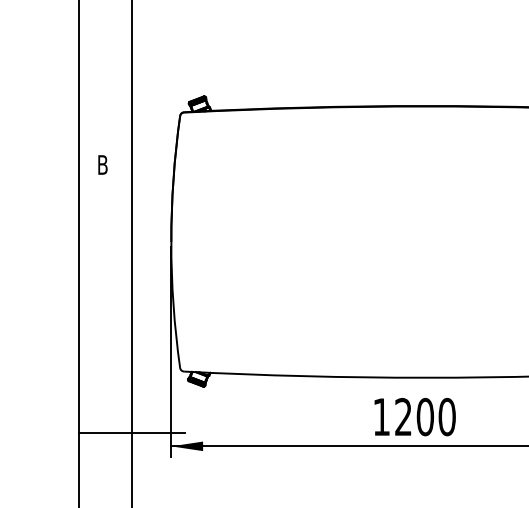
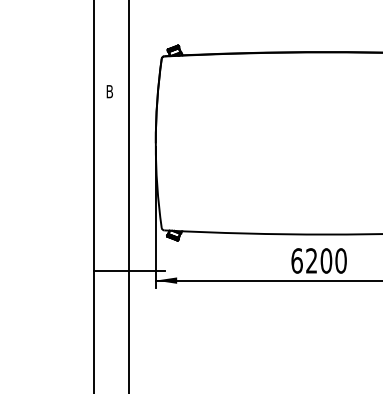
text: (380, 416) -> (296, 260), 1200 -> 6200

